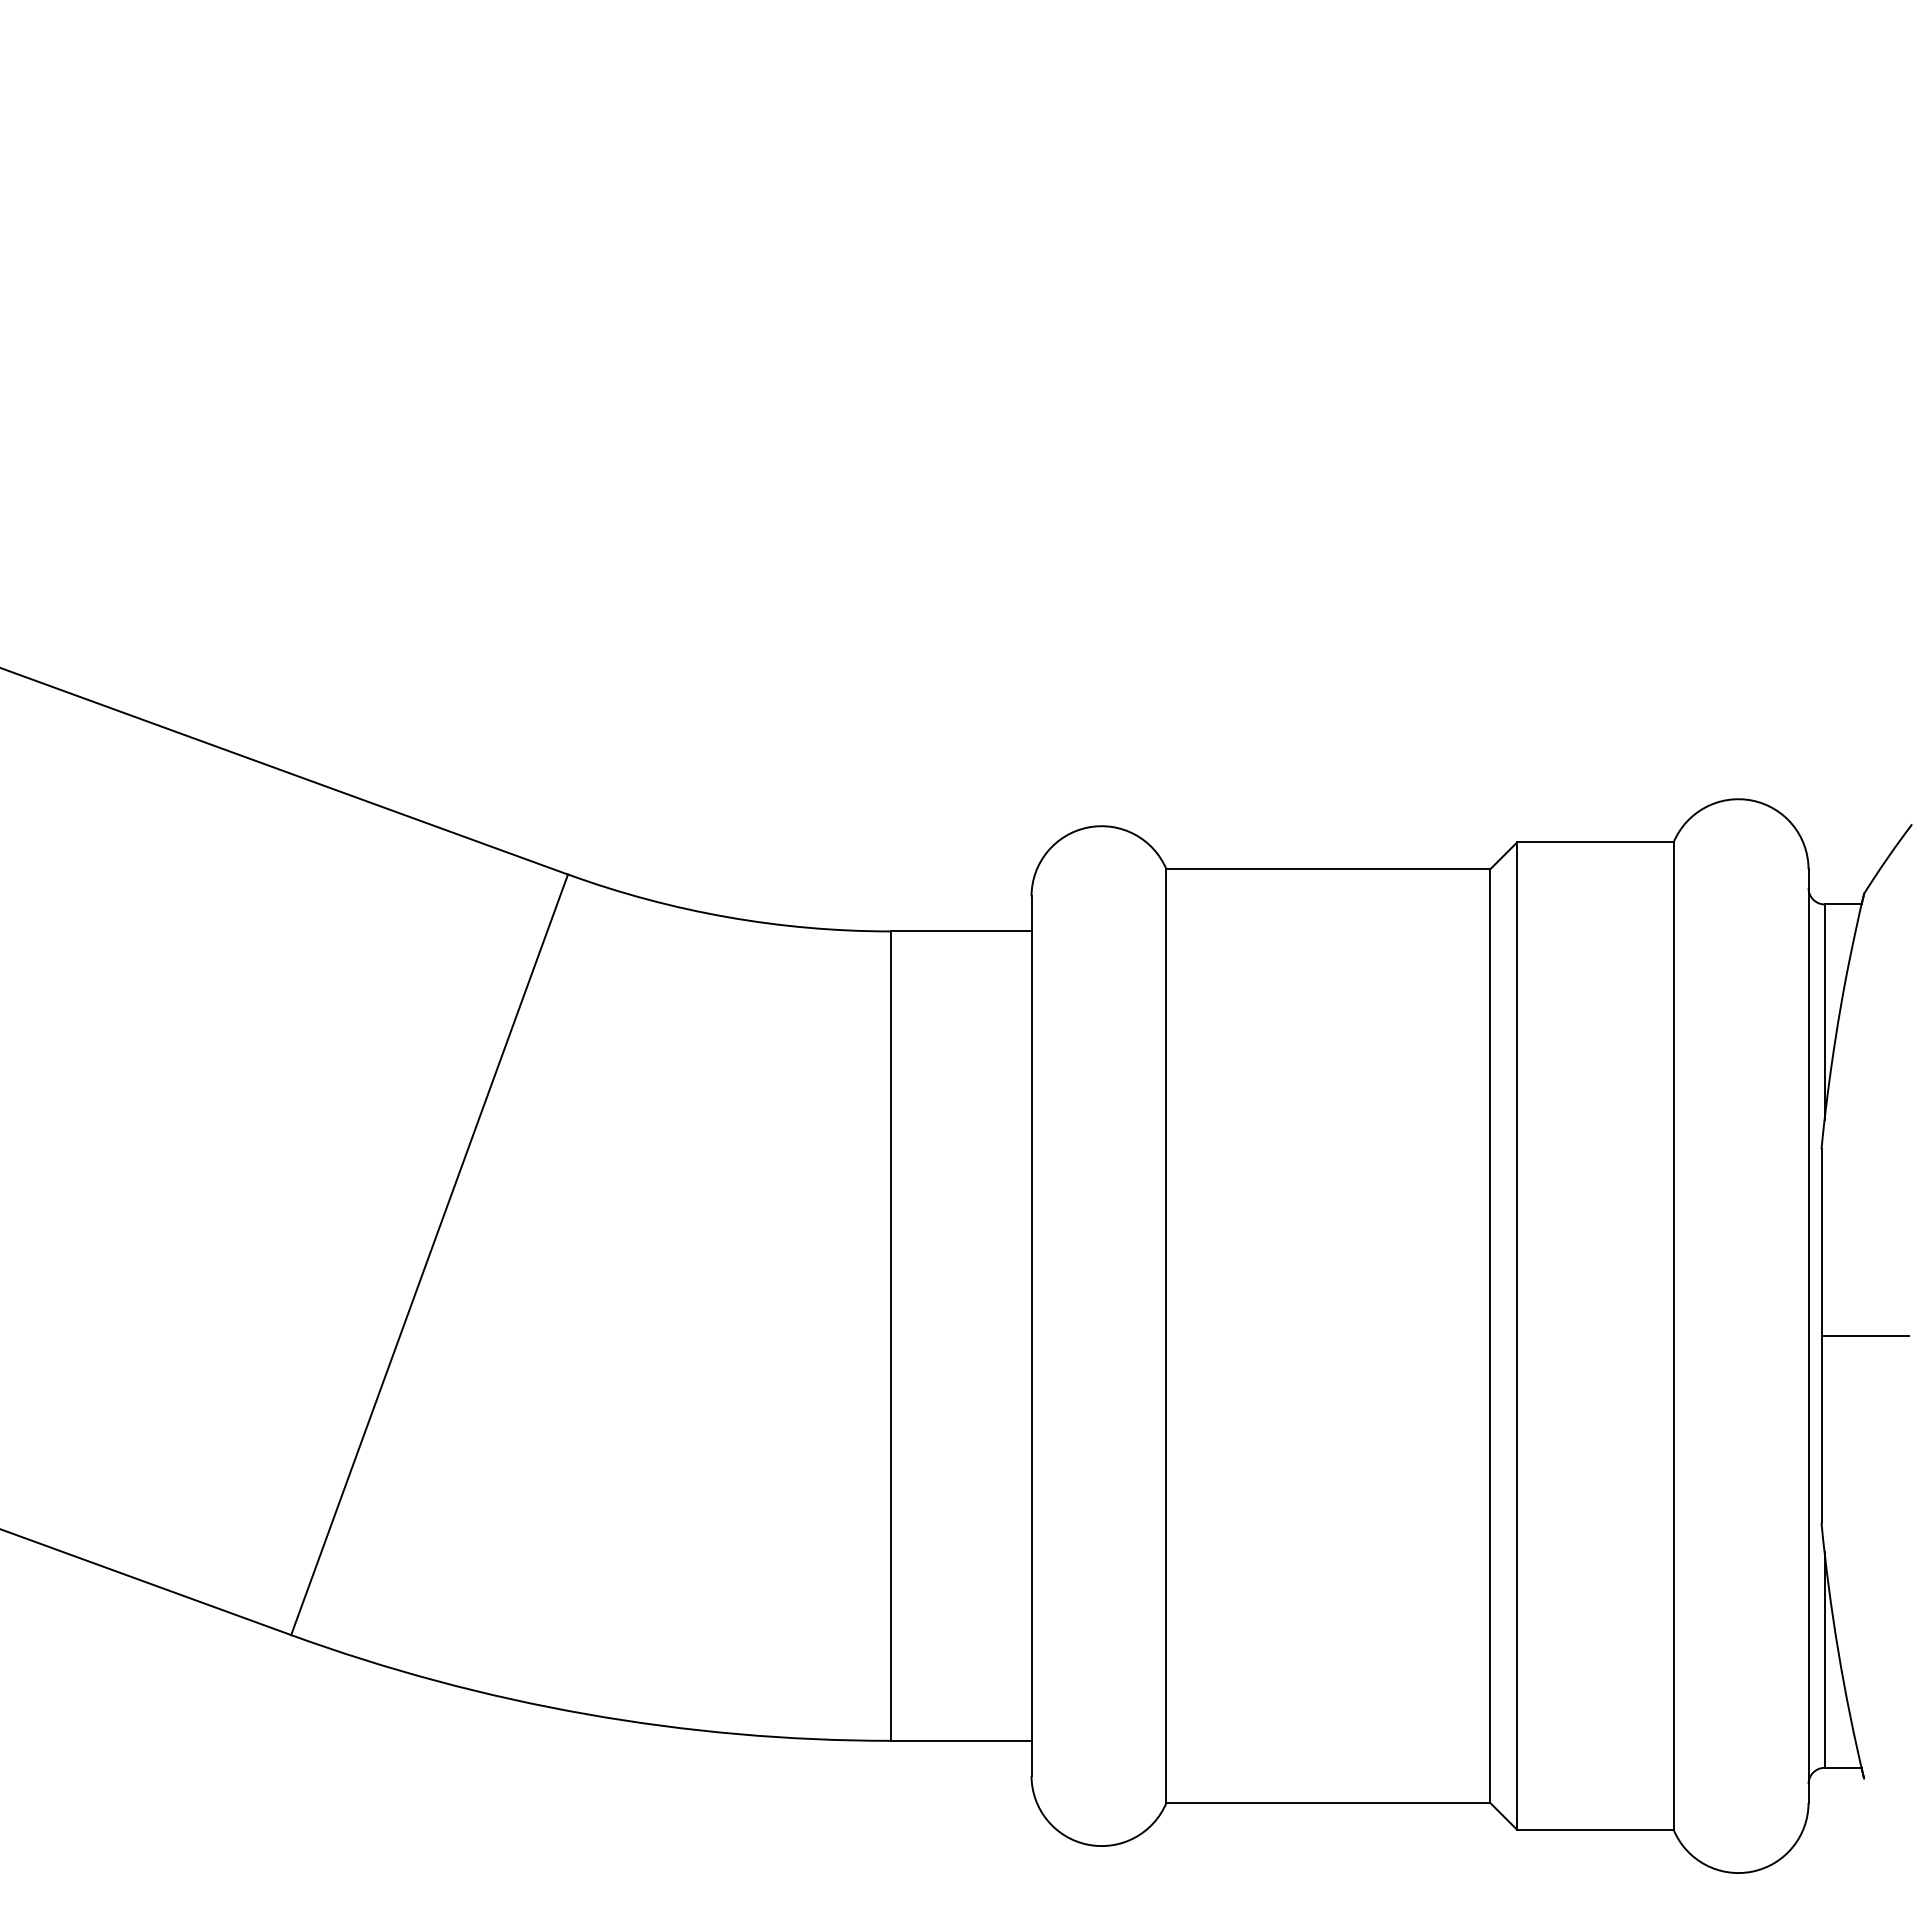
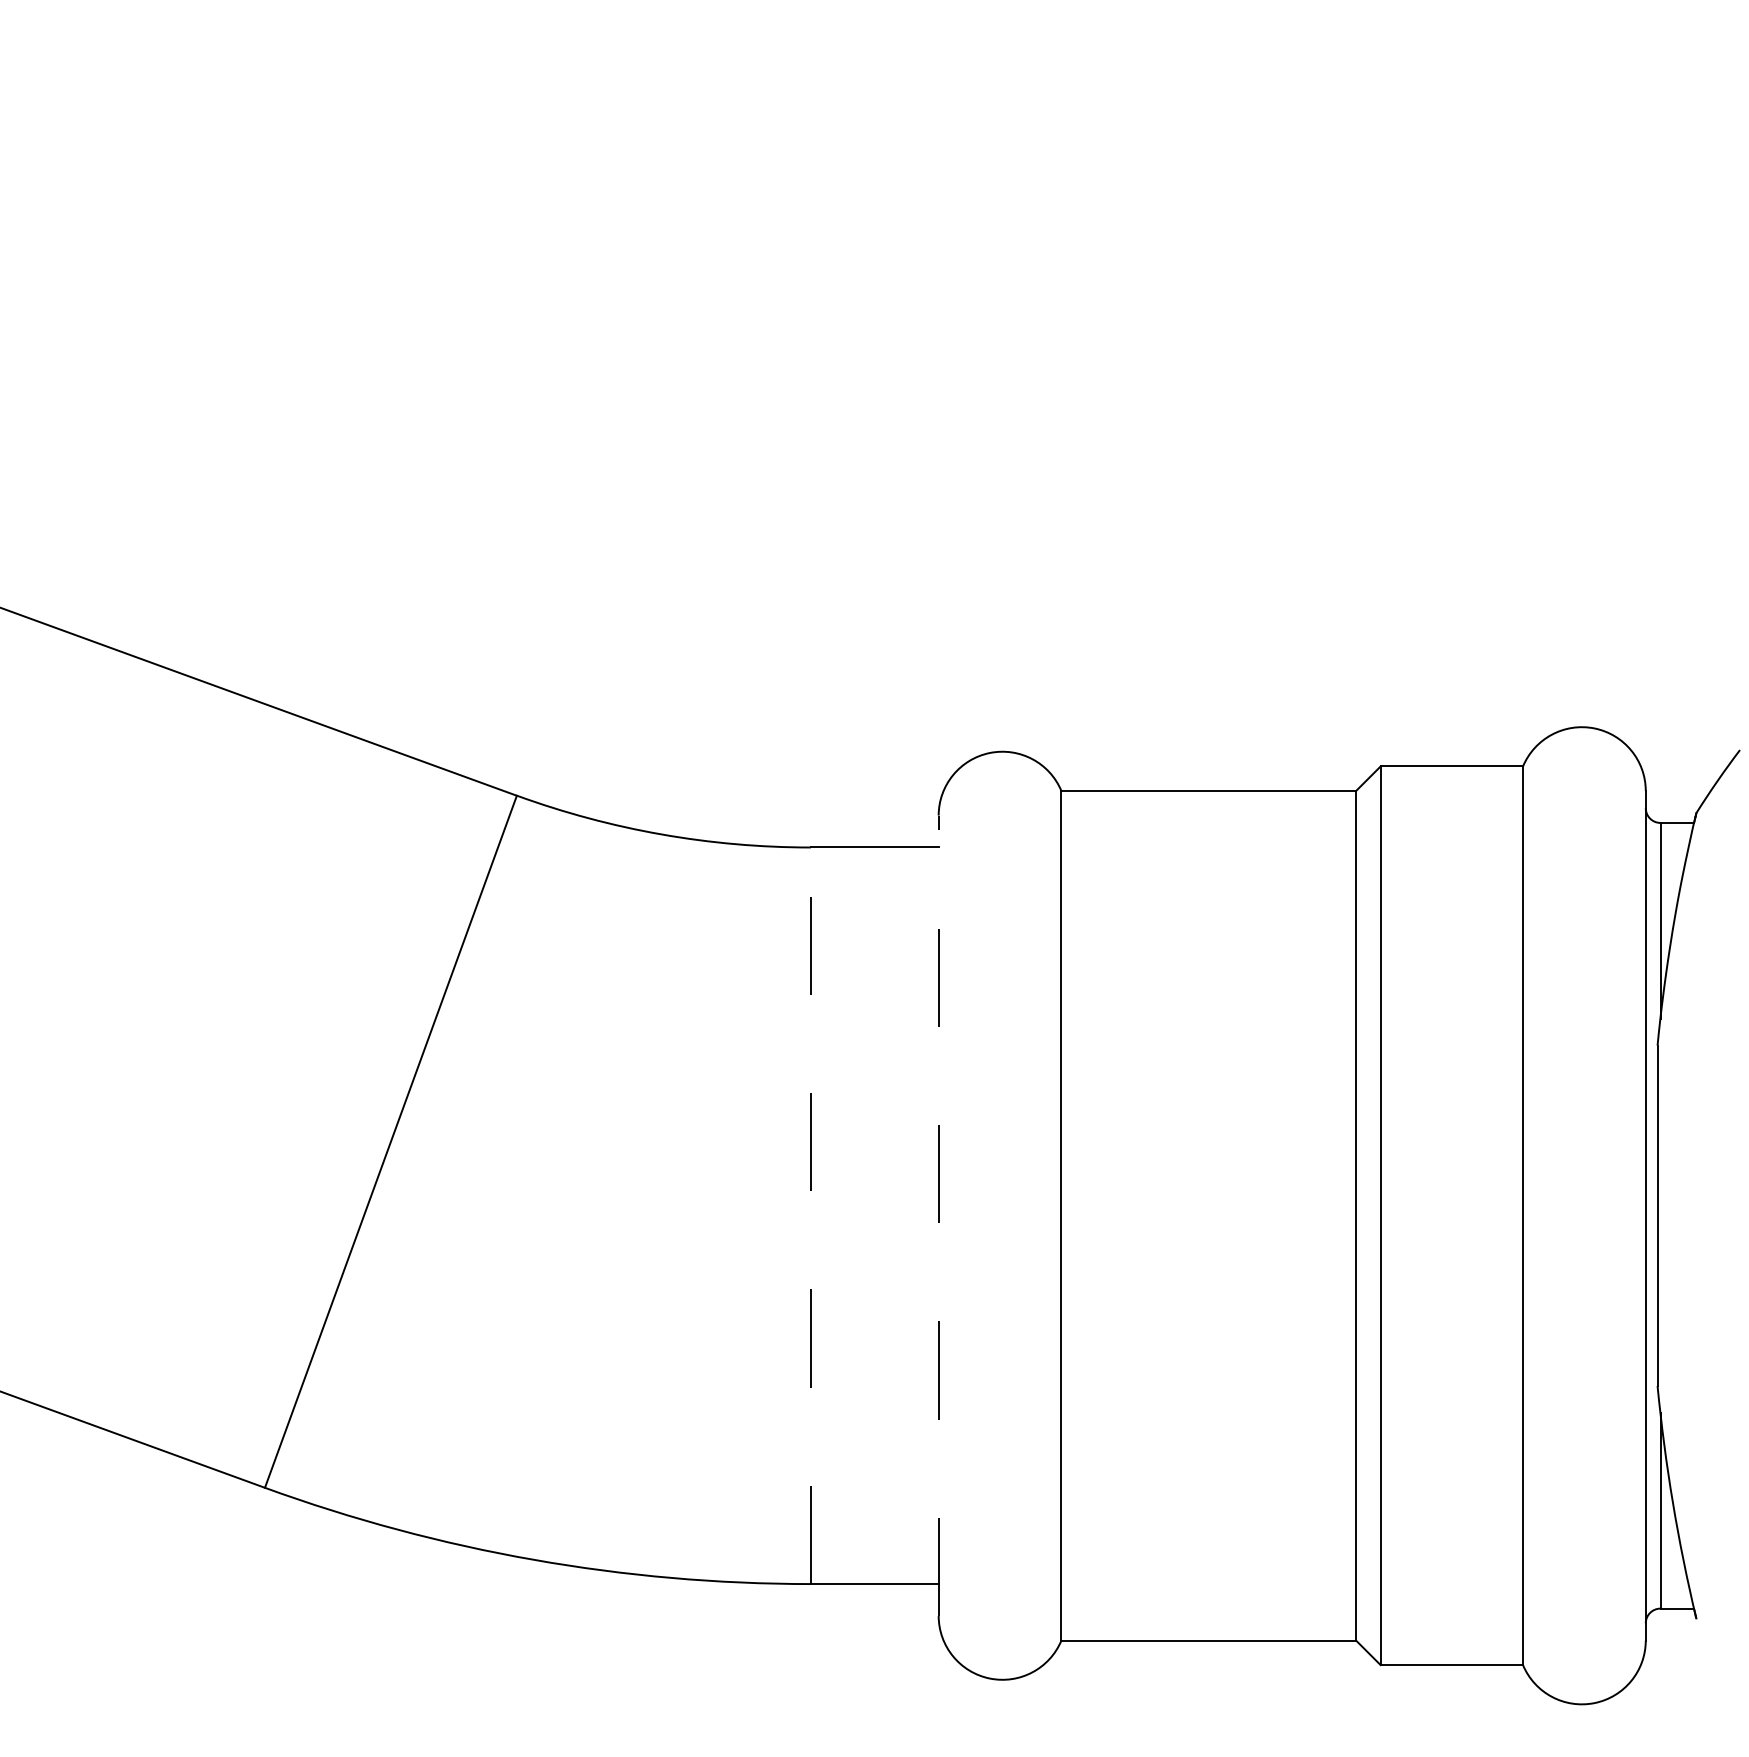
line: (891, 1336) -> (811, 1216), solid -> dashed
line: (1031, 1336) -> (938, 1216), solid -> dashed
line: (1864, 1336) -> (1696, 1216), removed

